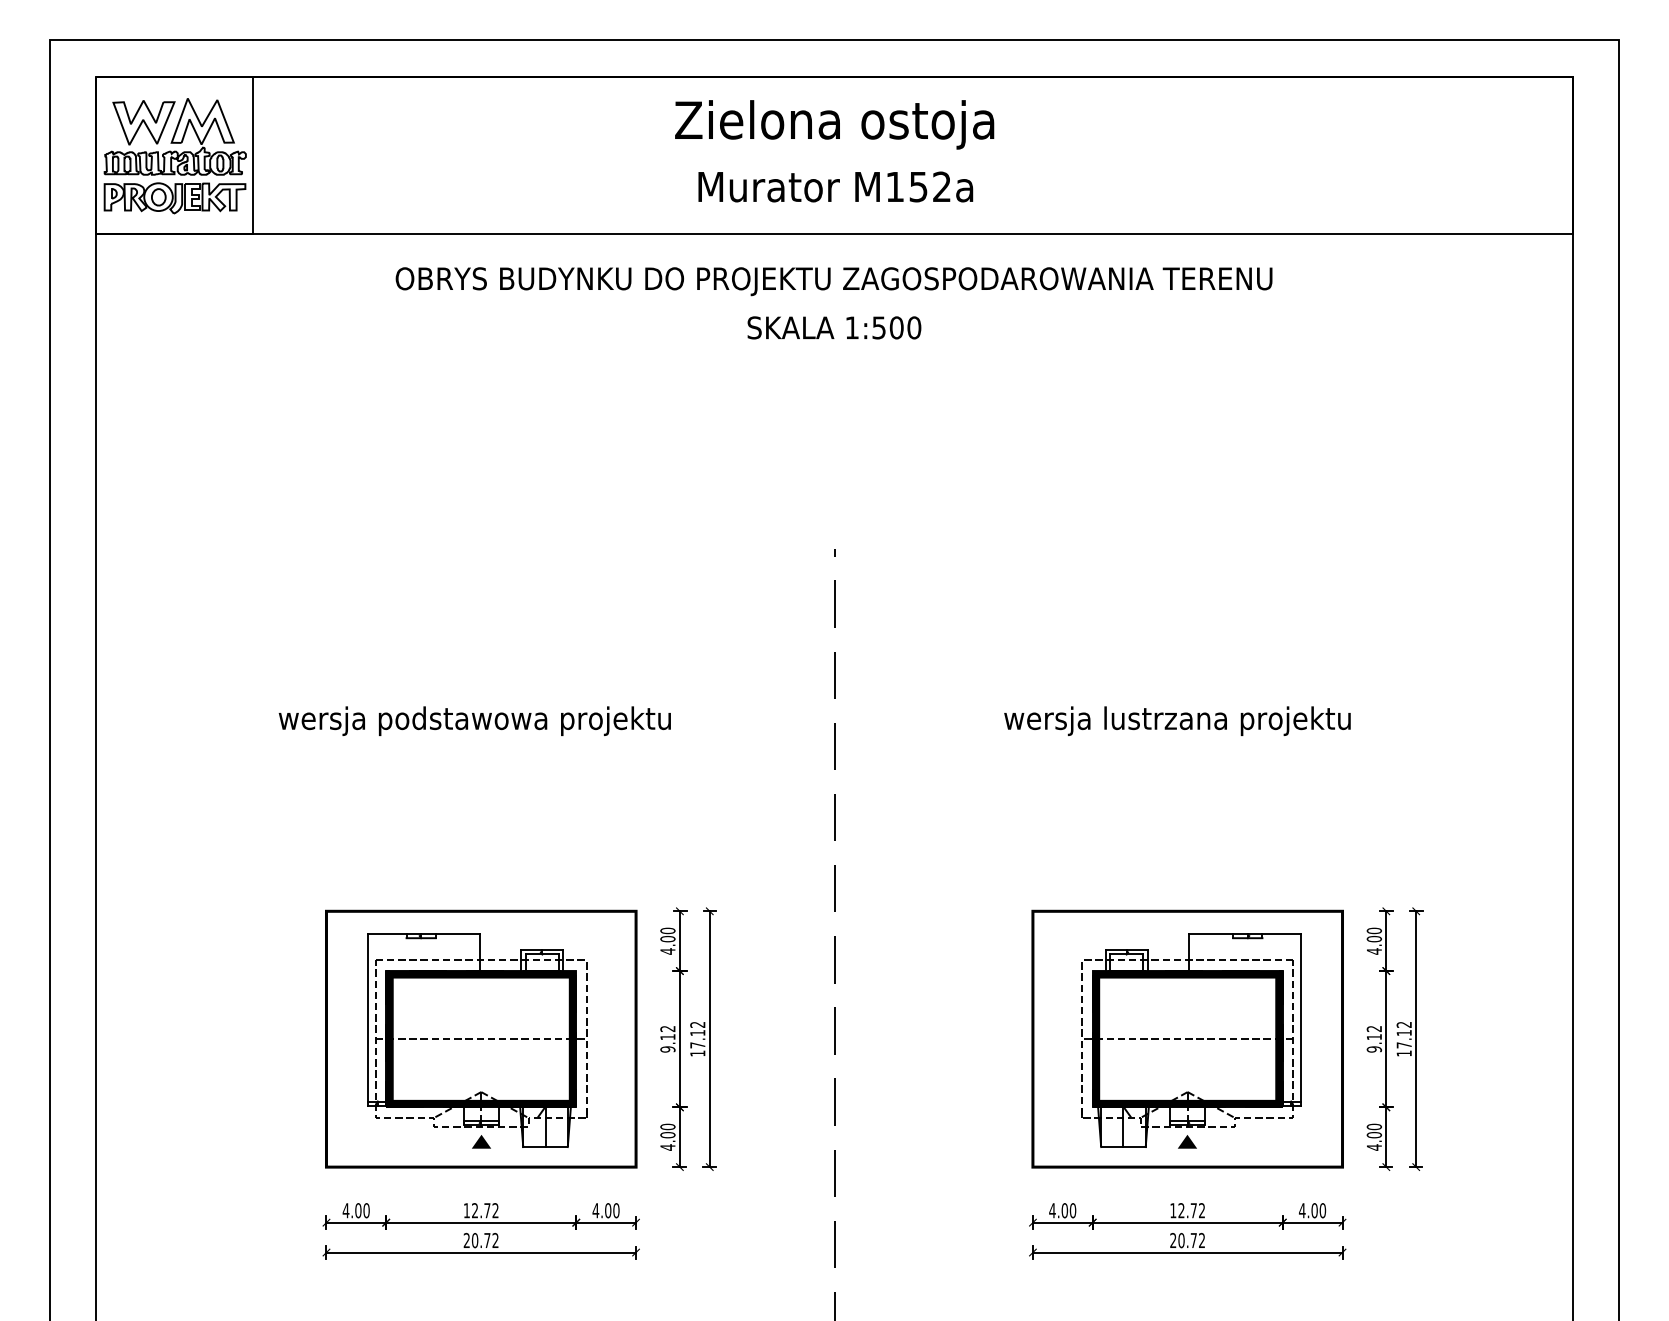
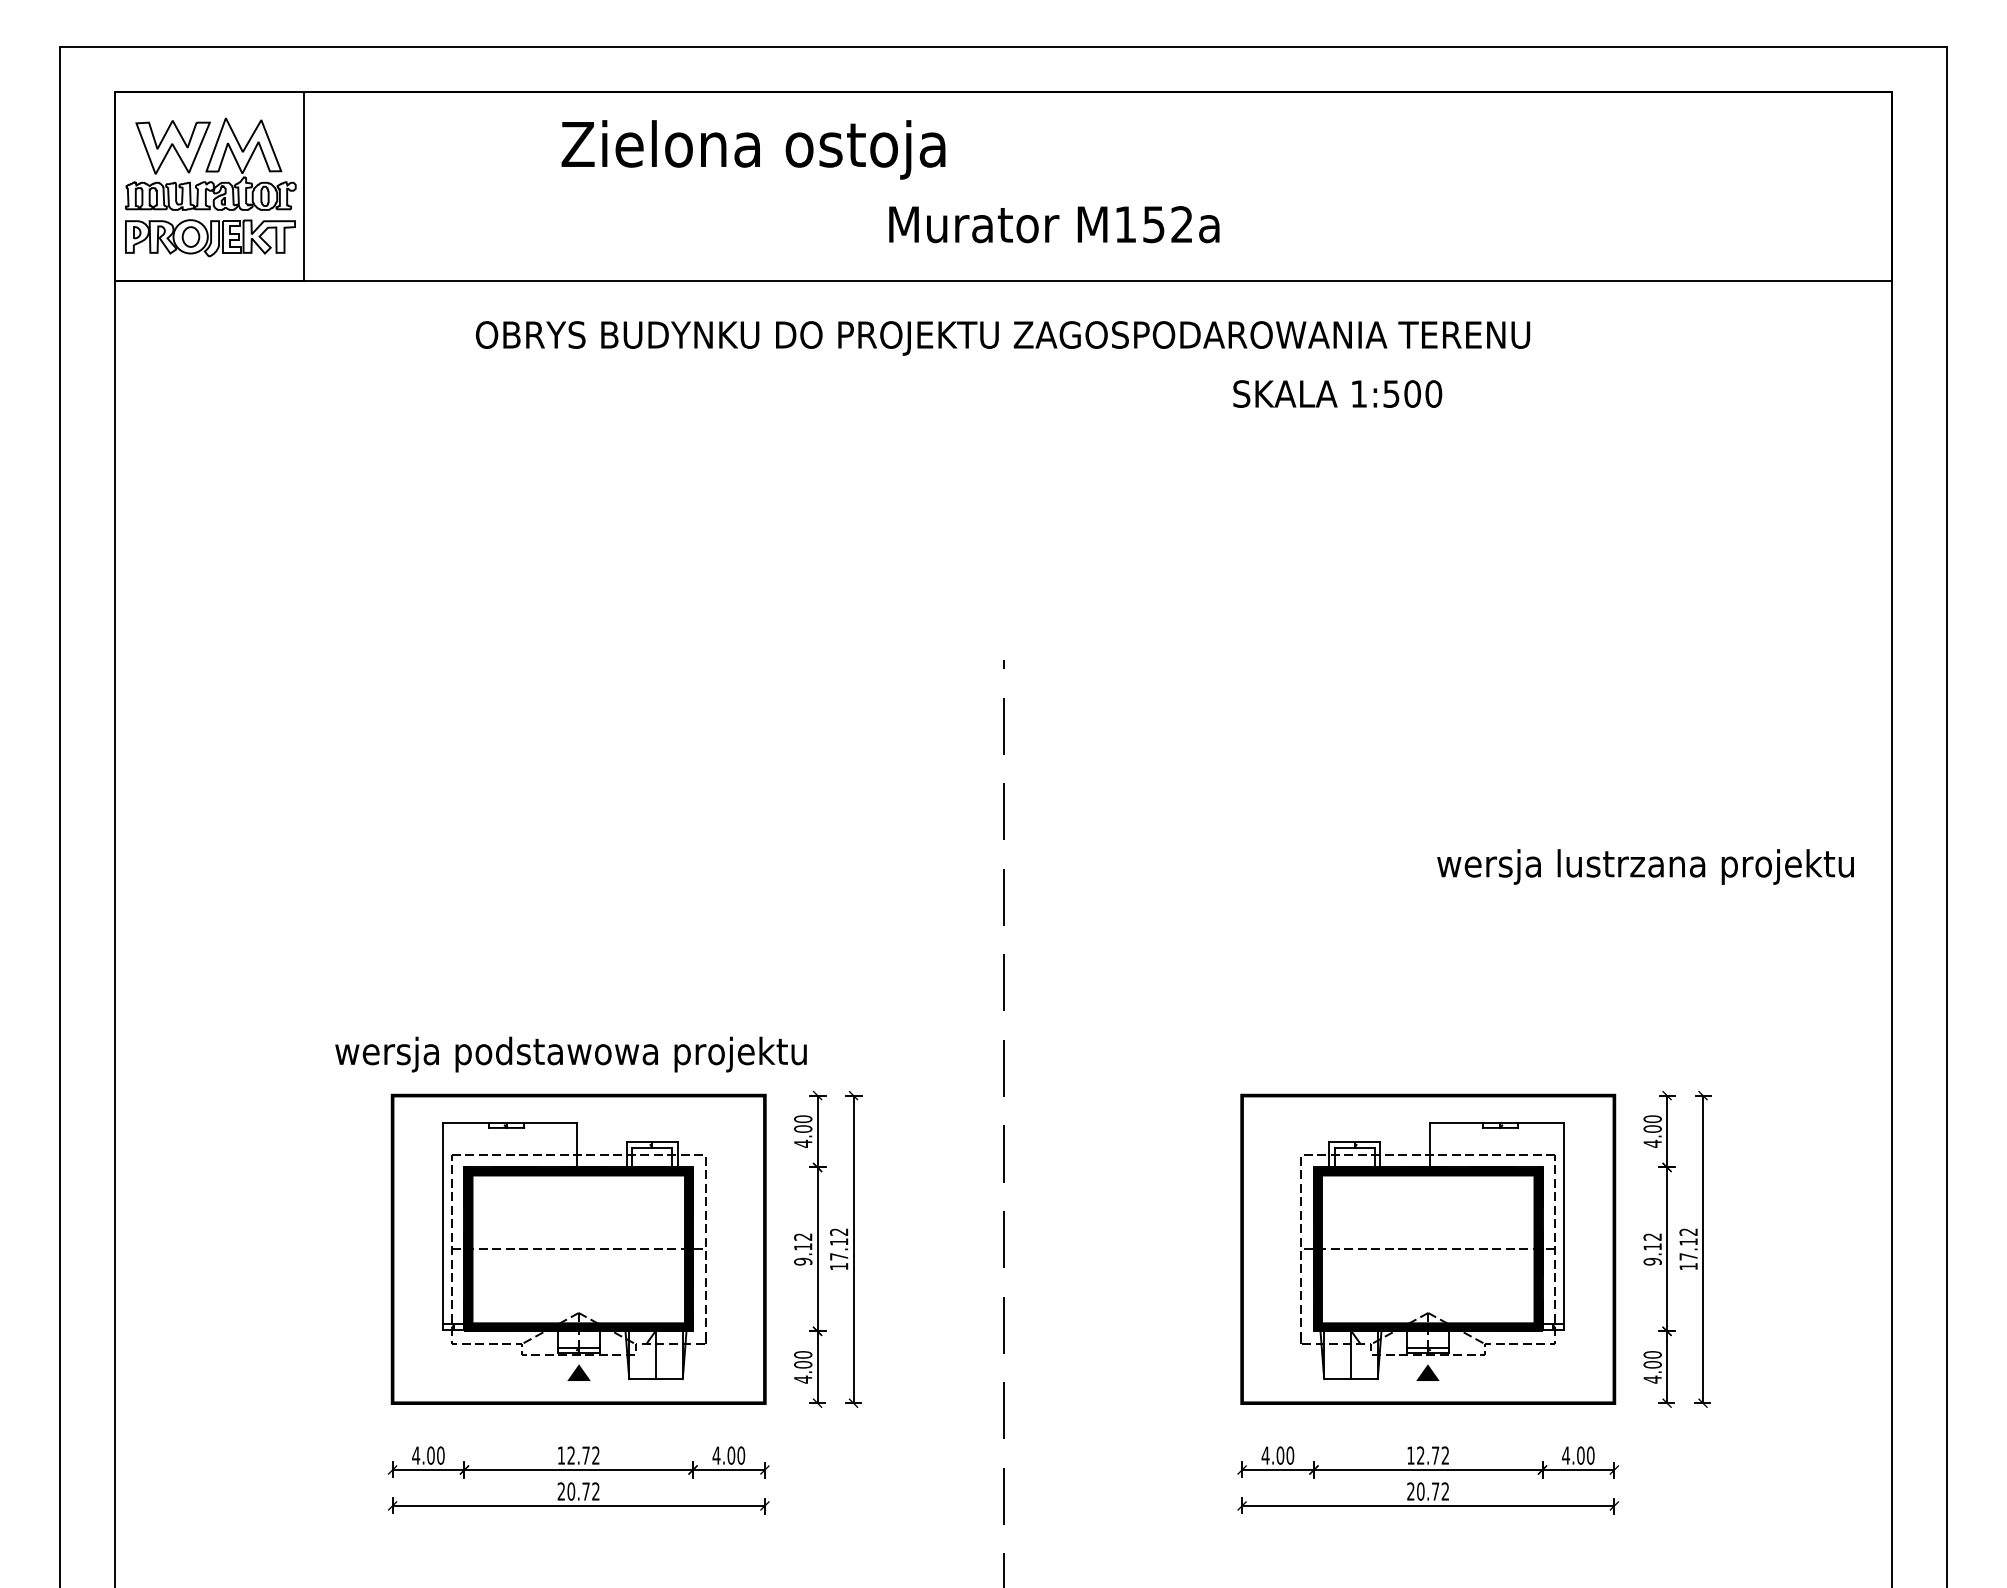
text: (834, 124) -> (753, 149), moved
text: (835, 186) -> (1054, 224), moved
text: (834, 327) -> (1337, 393), moved
text: (474, 720) -> (570, 1053), moved
text: (1177, 720) -> (1645, 866), moved

